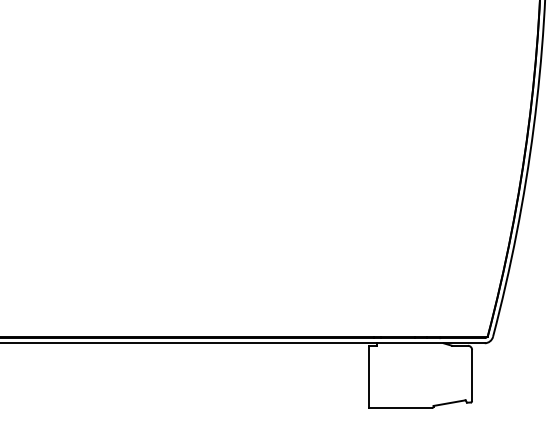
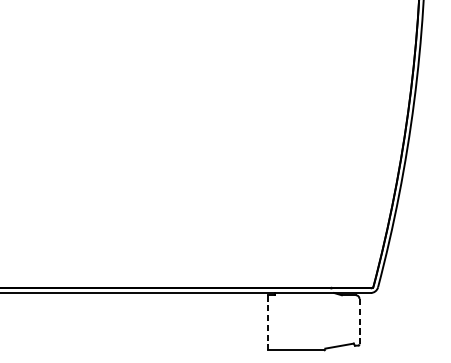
line: (472, 375) -> (359, 321), solid -> dashed
line: (368, 376) -> (267, 322), solid -> dashed

